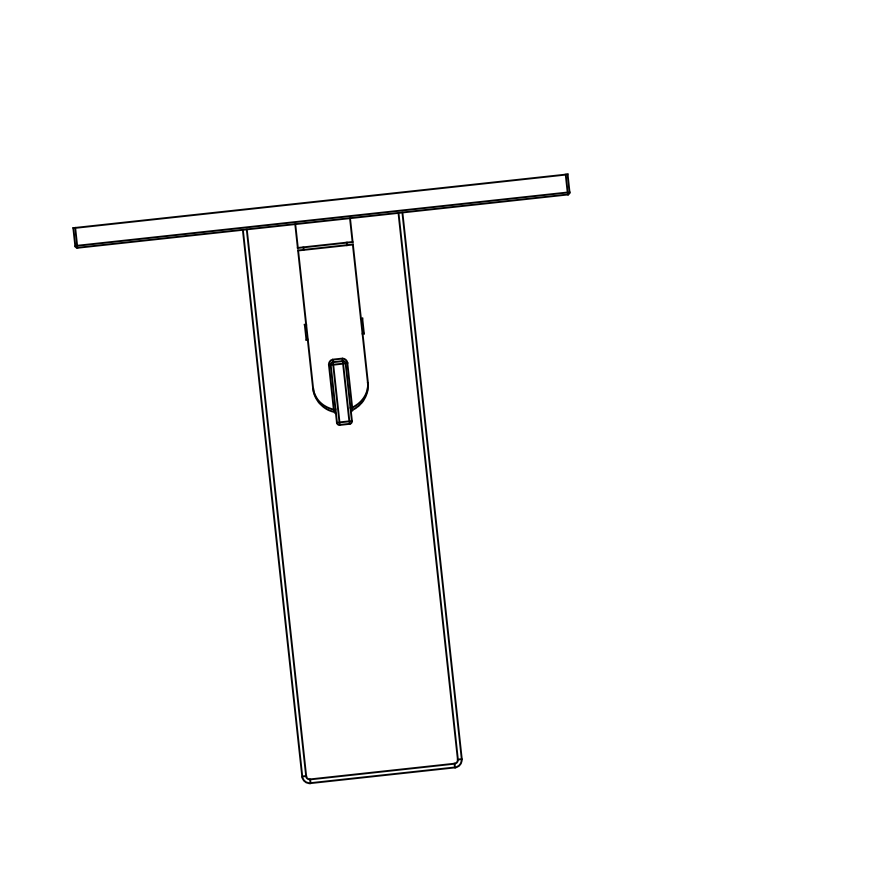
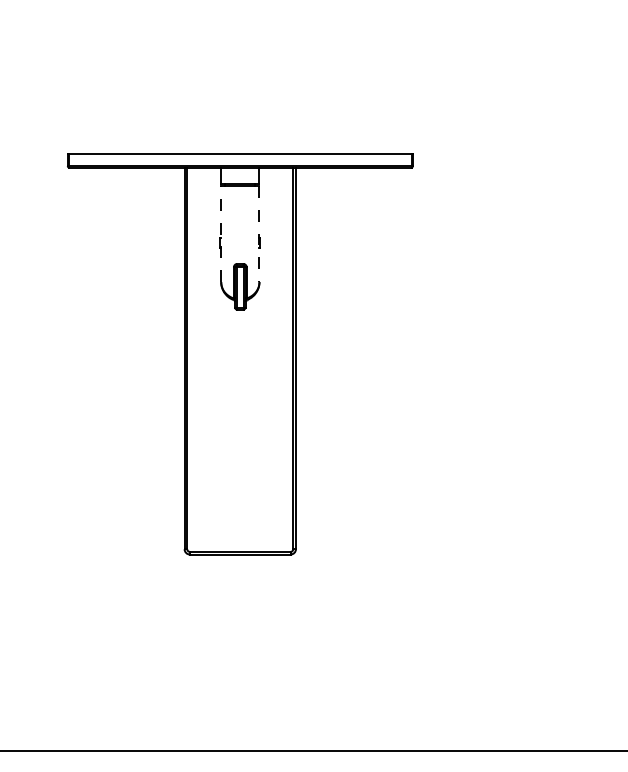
line: (360, 313) -> (259, 234), solid -> dashed
line: (305, 318) -> (221, 233), solid -> dashed

